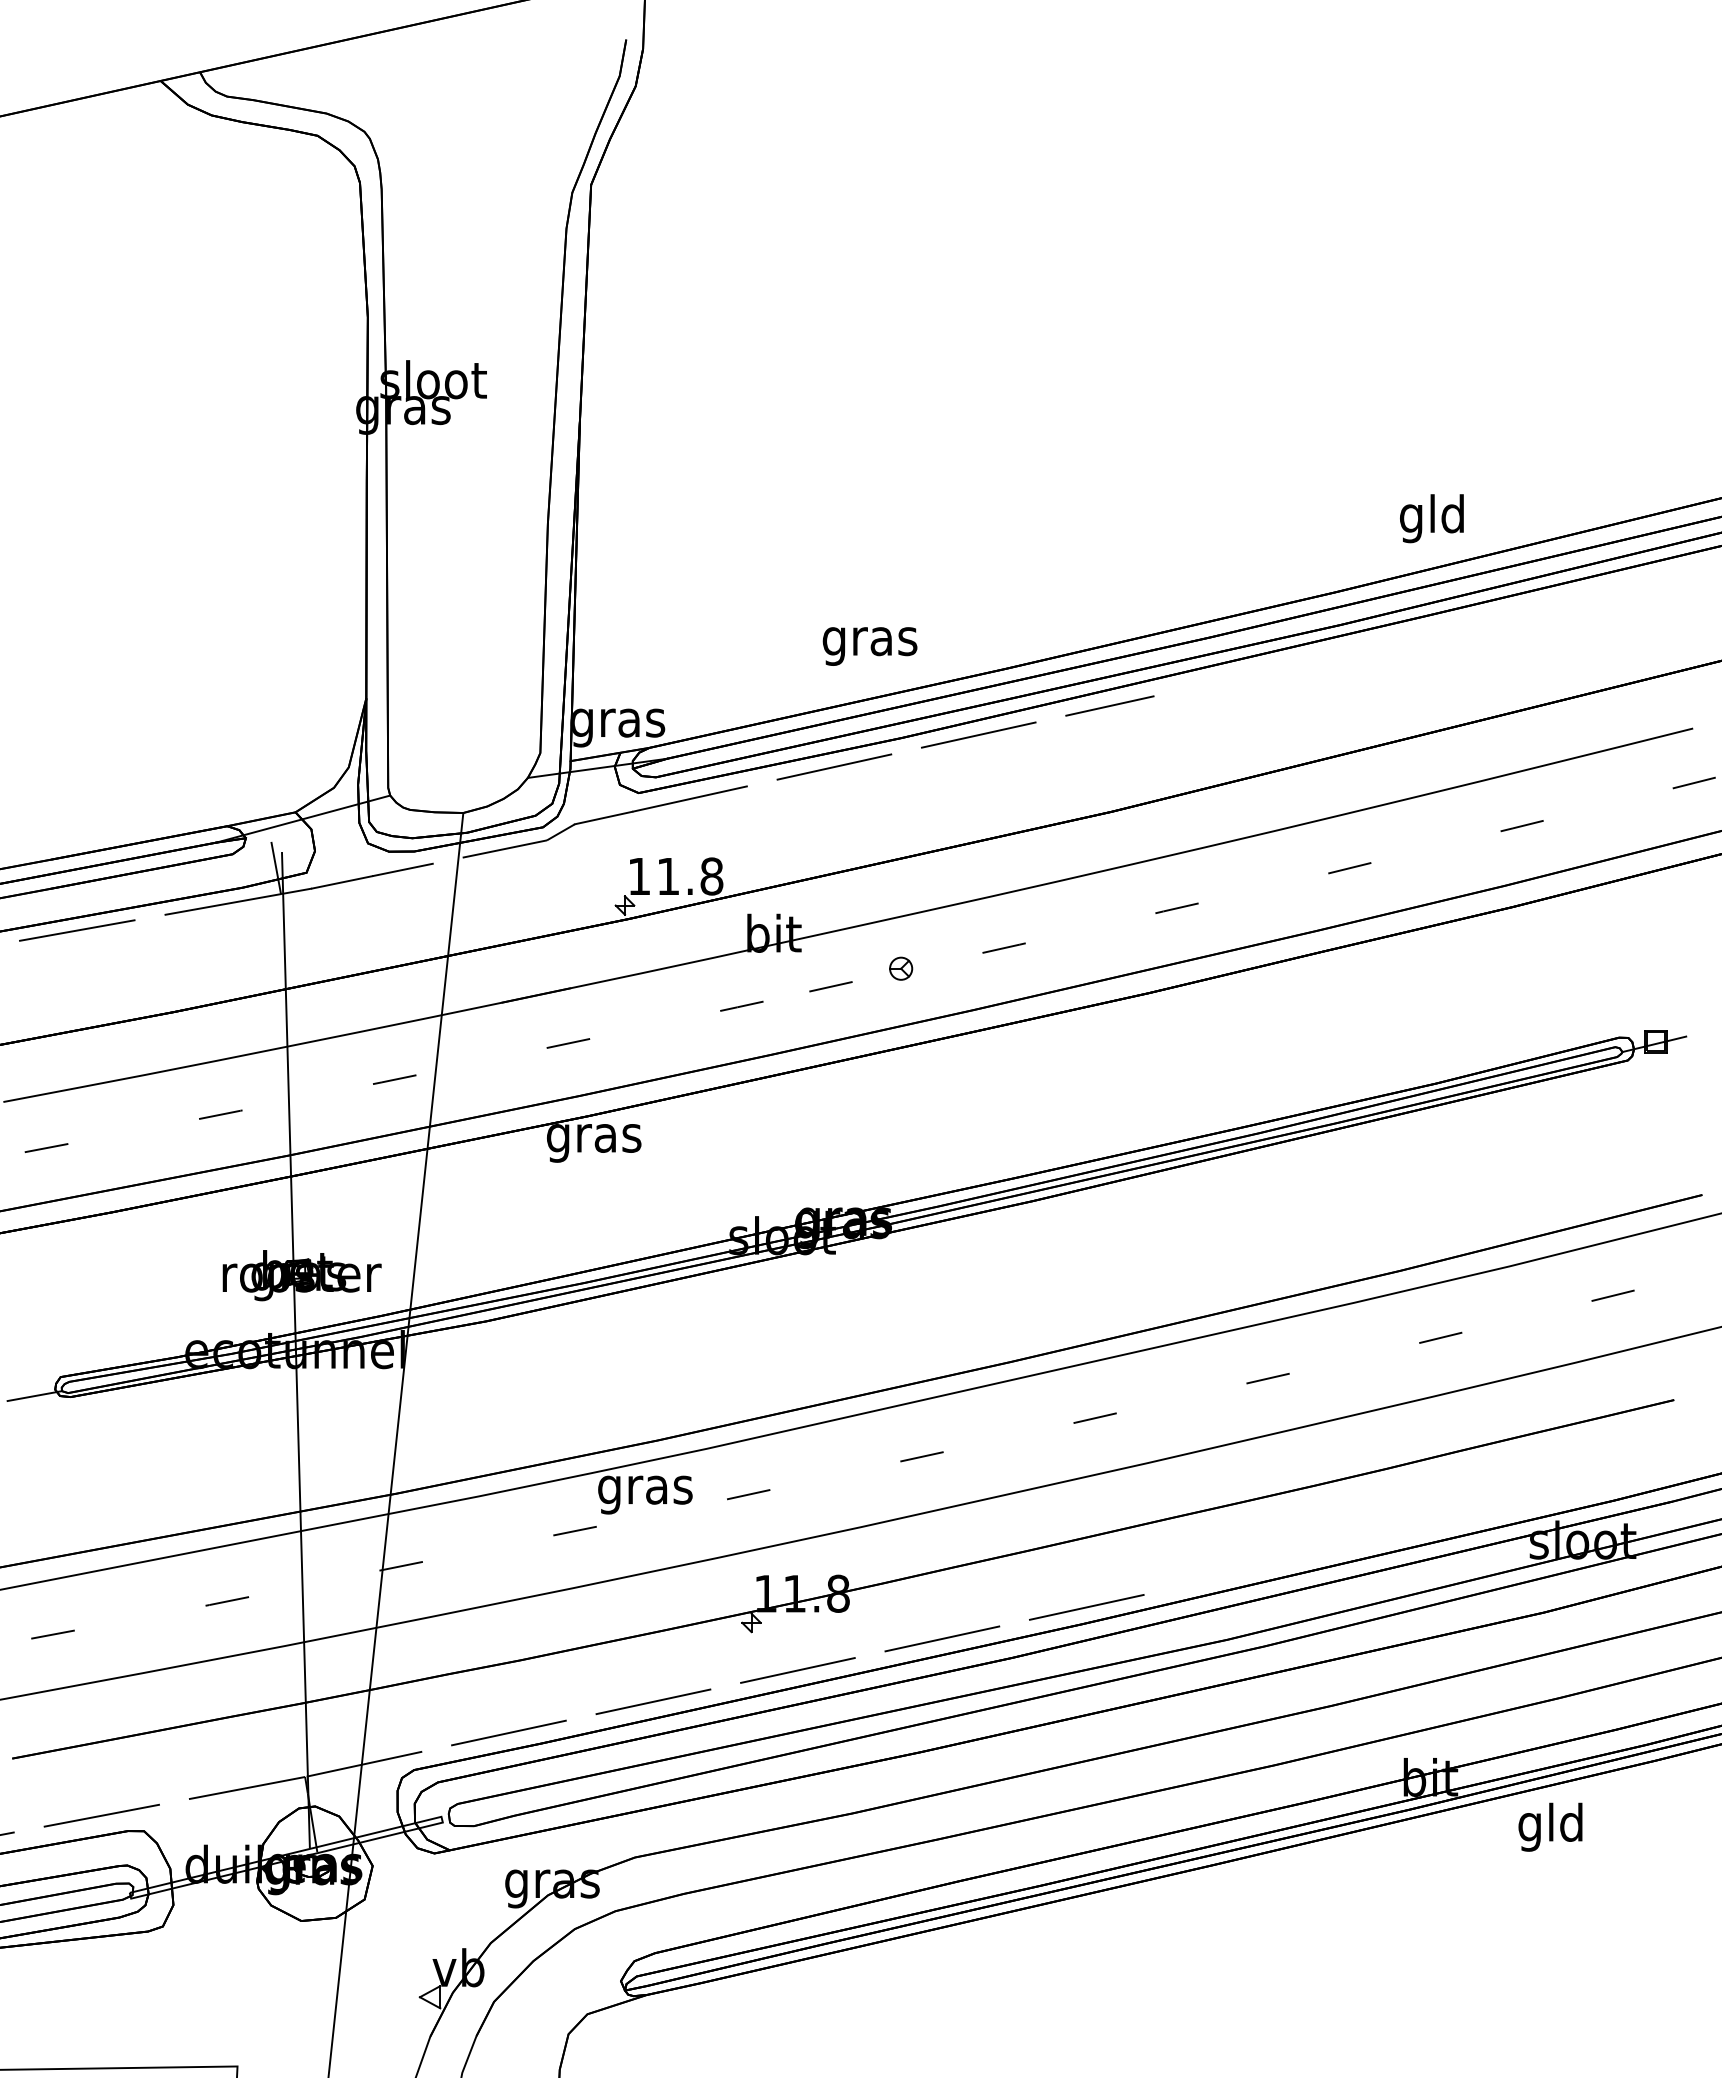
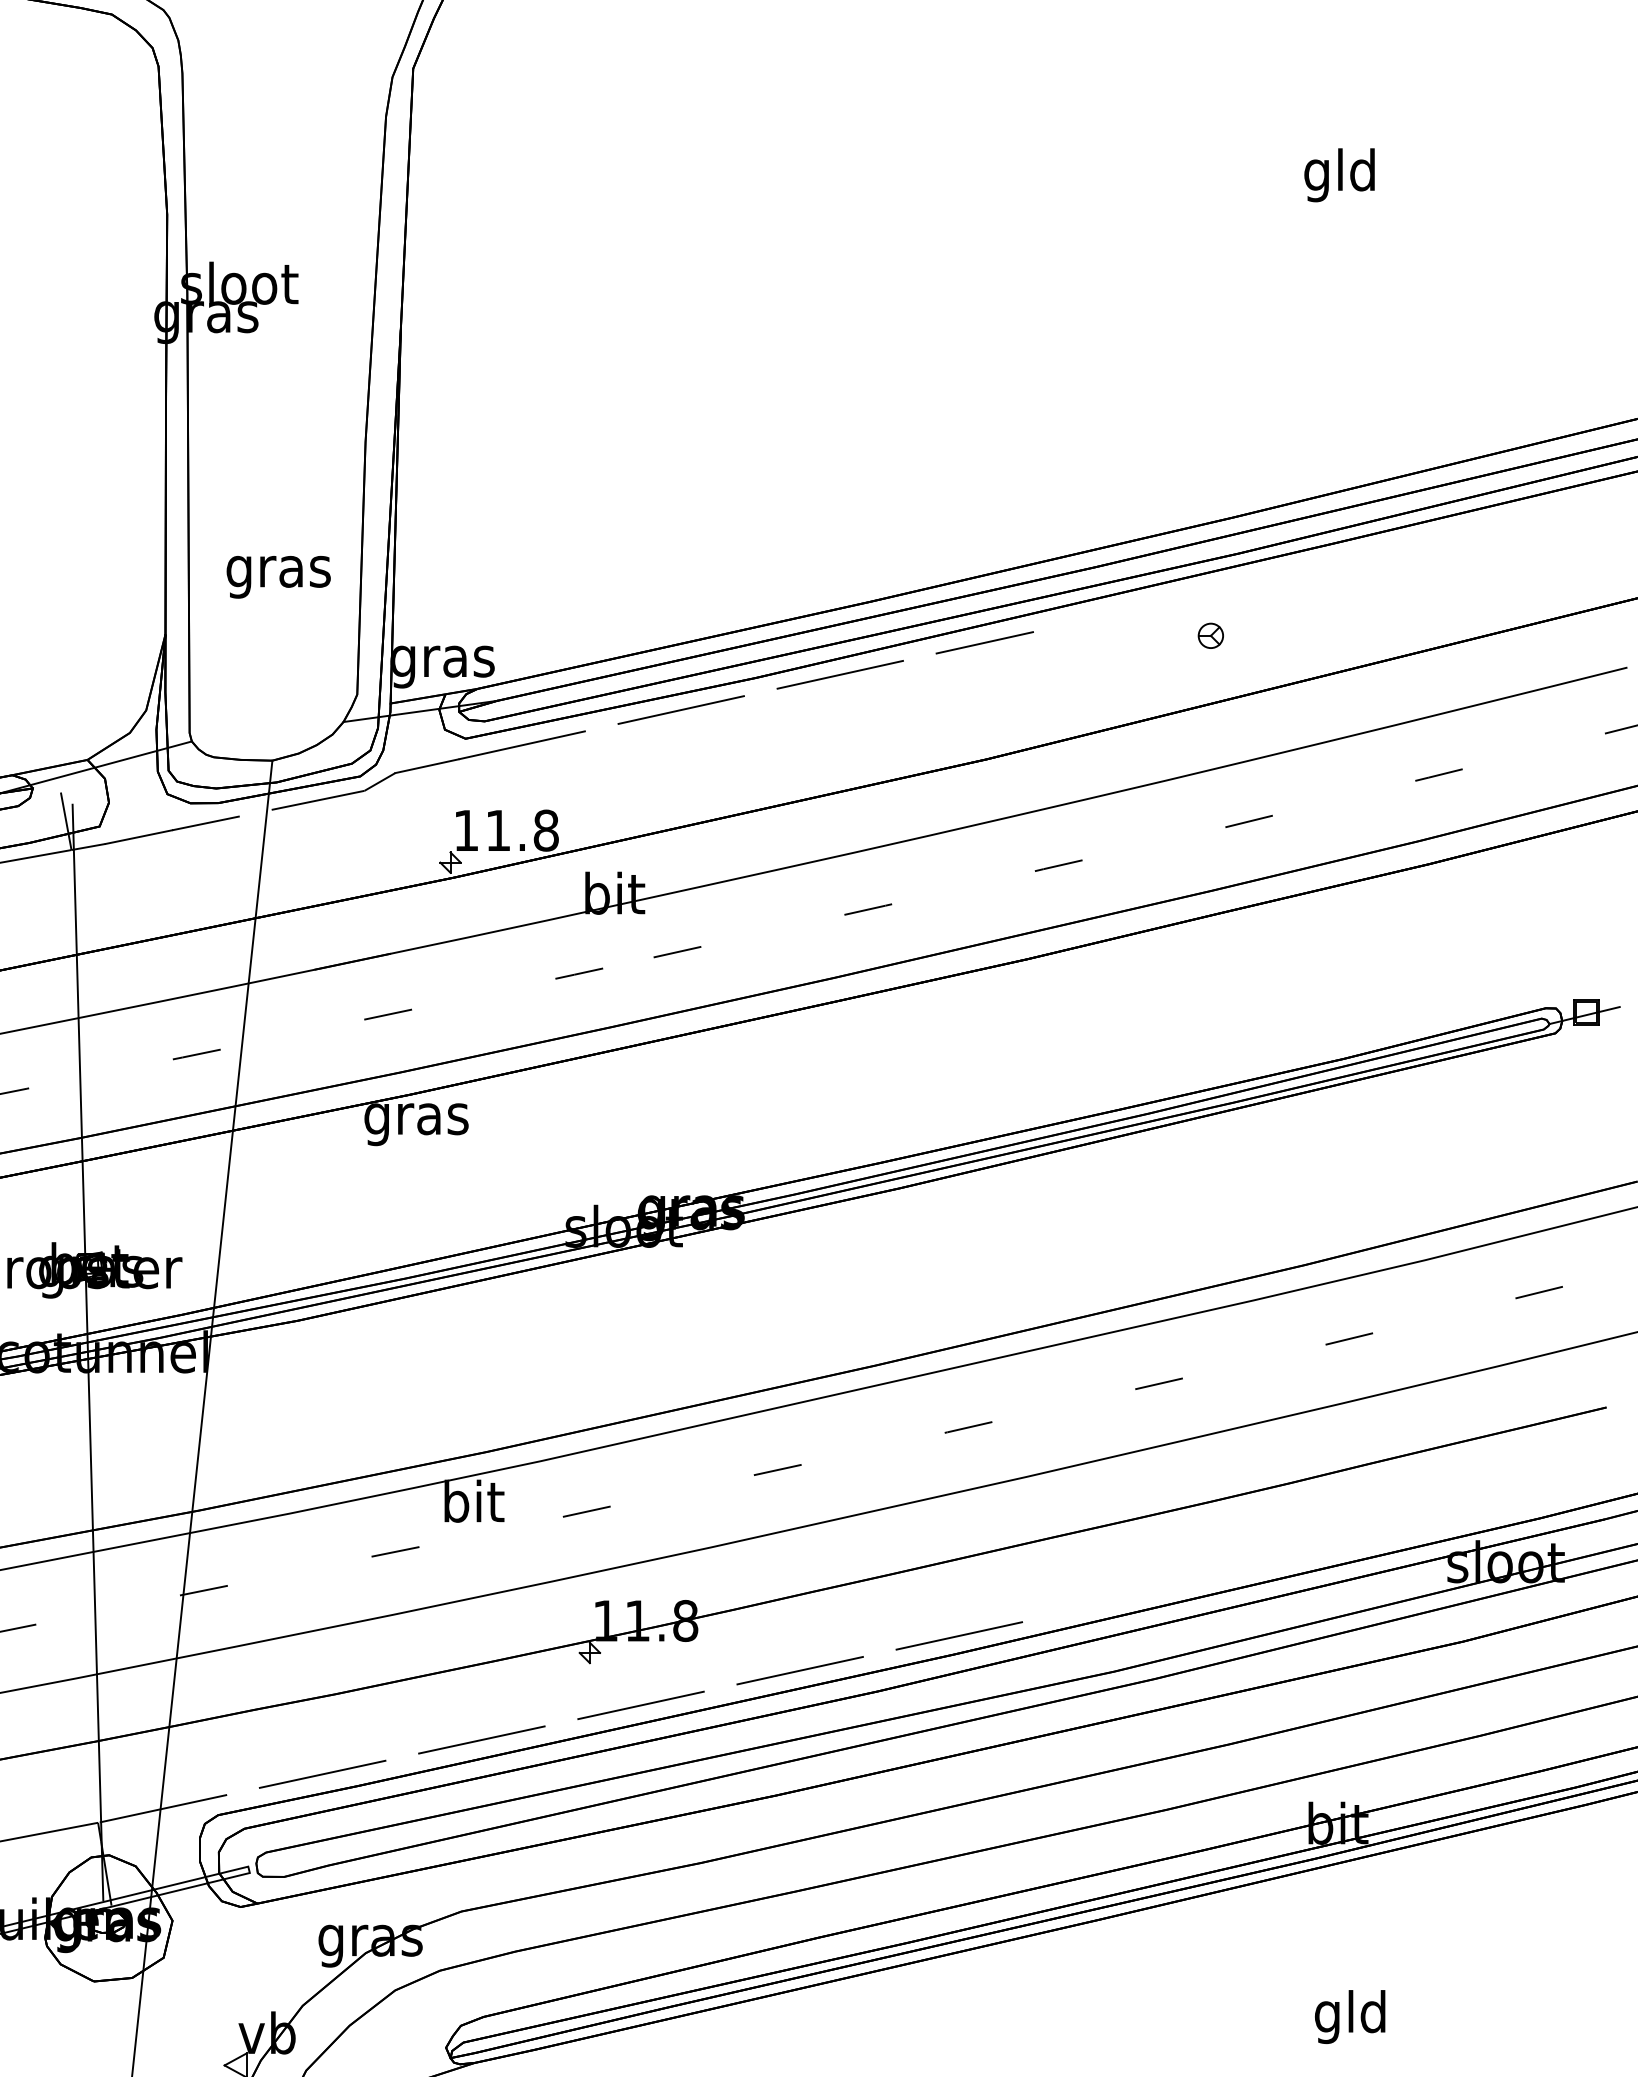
text: (1431, 518) -> (1339, 175), moved
text: (869, 646) -> (278, 577), moved
part: (901, 968) -> (1211, 635), moved
text: (645, 1489) -> (473, 1506), gras -> bit
text: (1550, 1826) -> (1350, 2016), moved

